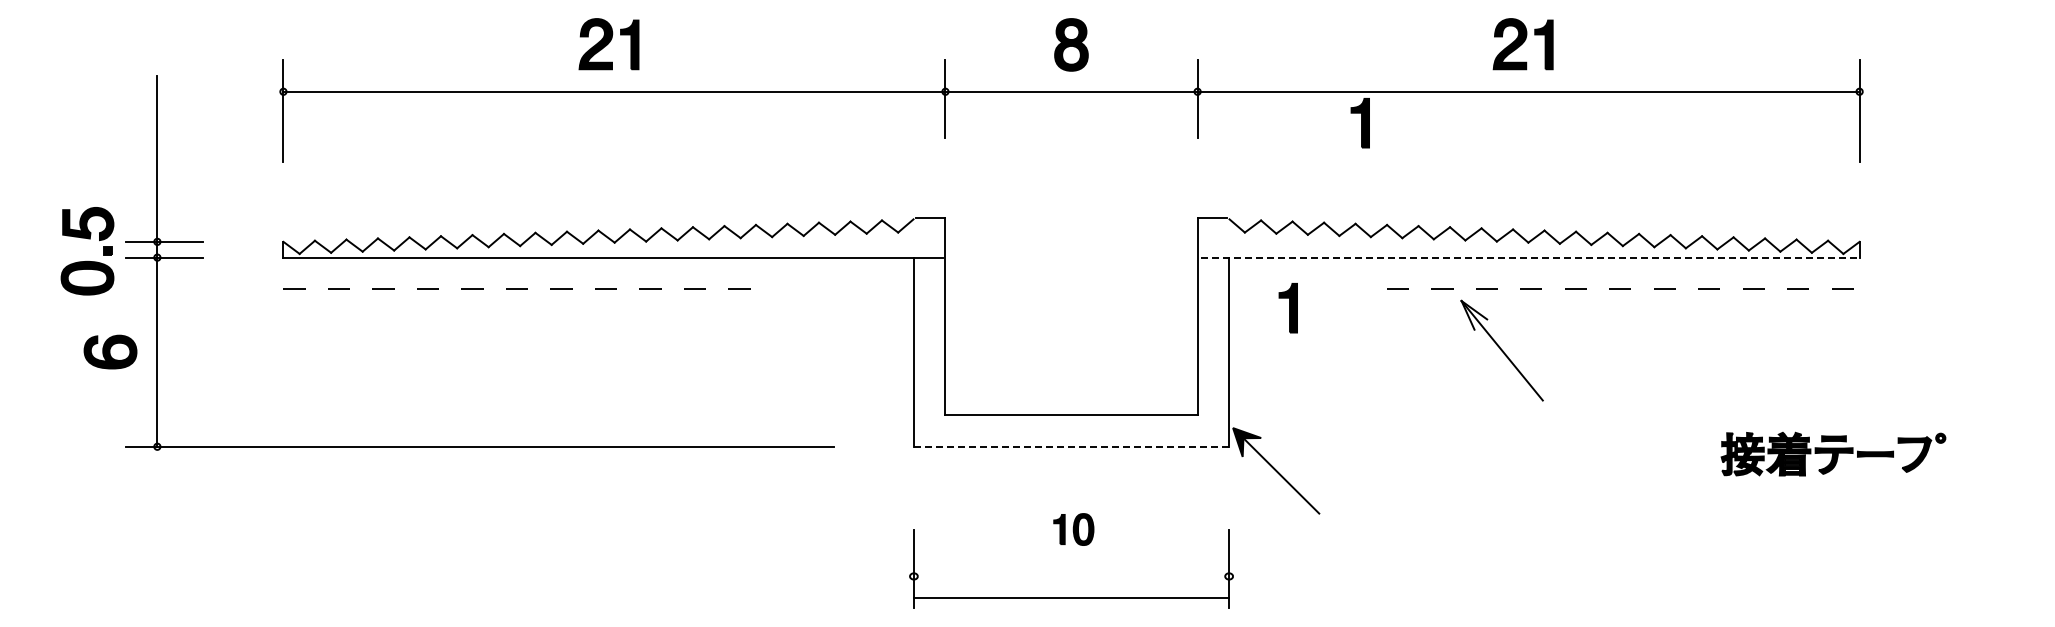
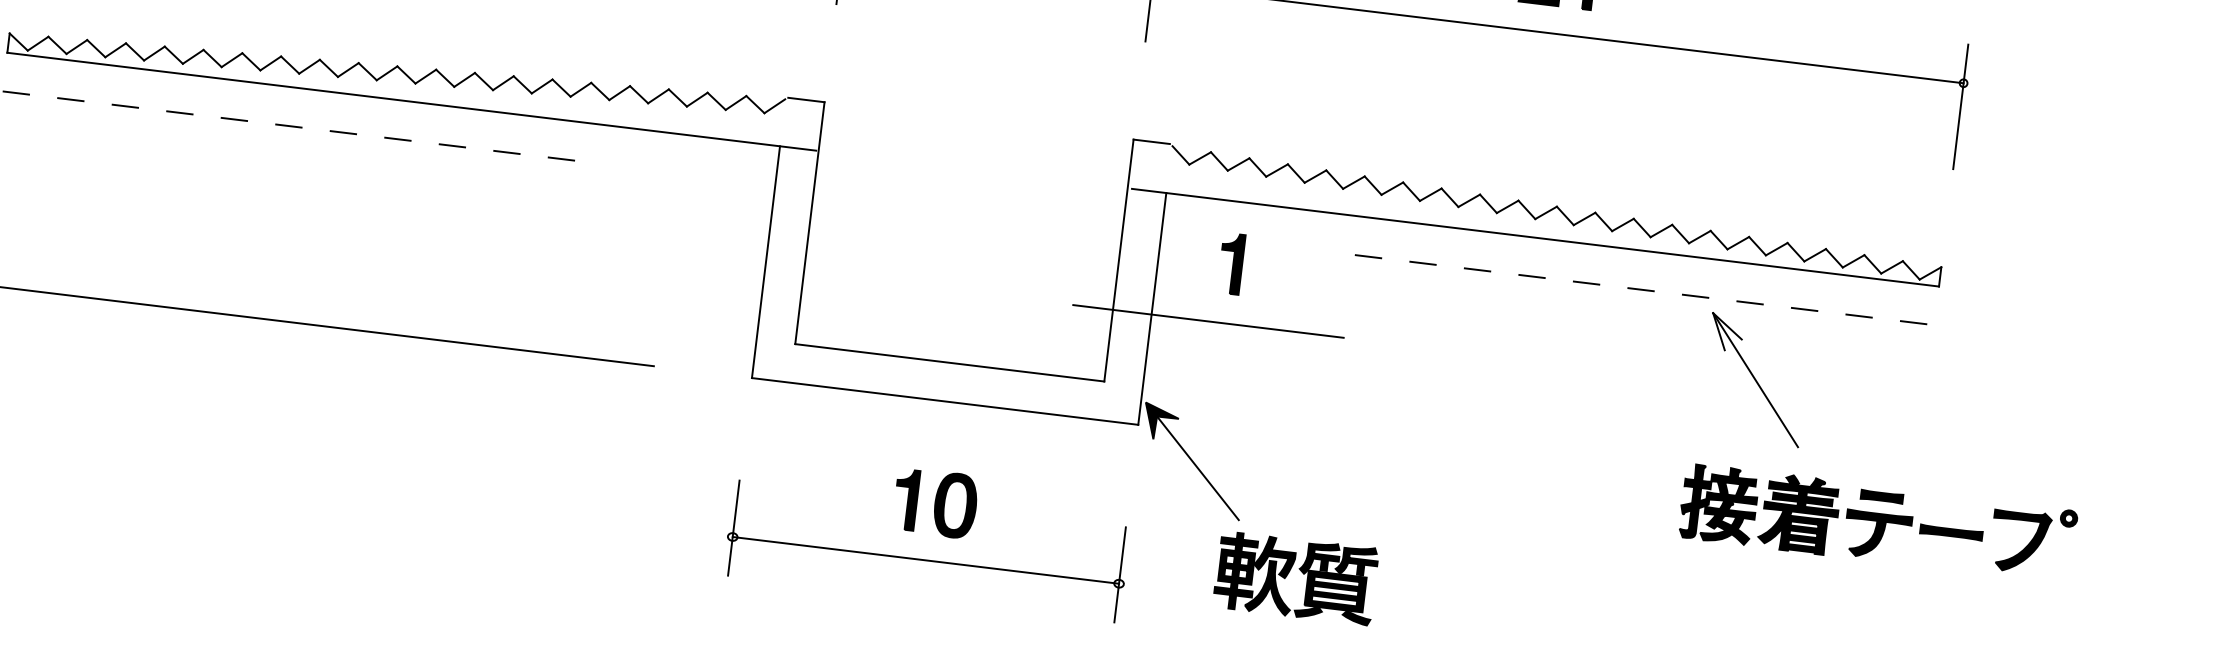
part: (1359, 123) -> (1345, 47), removed
line: (1530, 257) -> (1535, 237), dashed -> solid
part: (1501, 350) -> (1754, 379), moved
line: (1275, 356) -> (1208, 321), added
line: (1071, 446) -> (945, 401), dashed -> solid
part: (1833, 453) -> (1877, 522), size x1.43
part: (1073, 529) -> (935, 503), size x1.67
part: (1364, 553) -> (1288, 575), added
line: (1071, 598) -> (925, 560), moved

